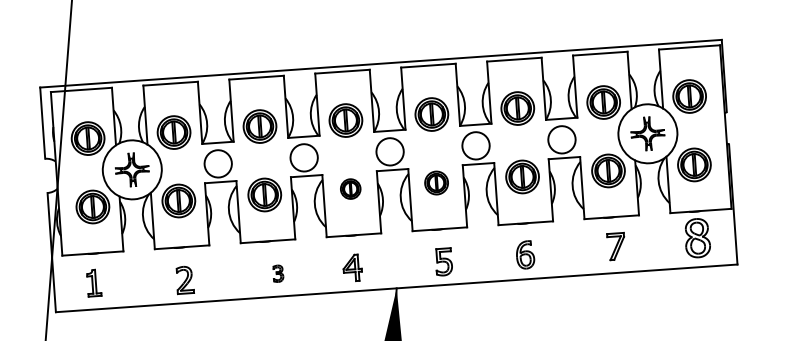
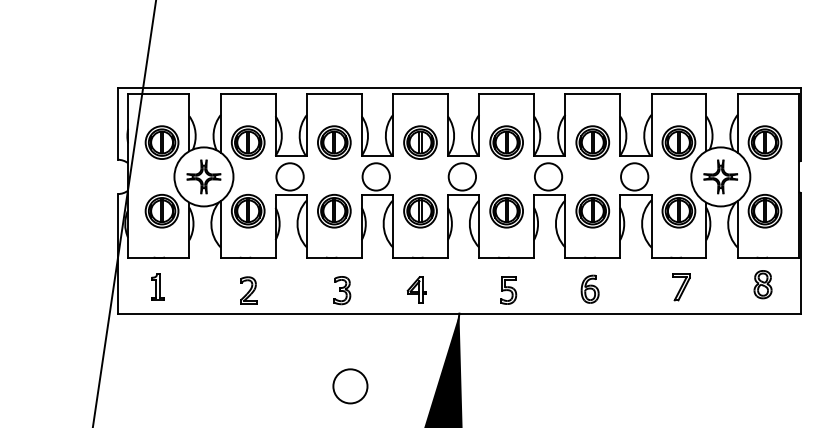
part: (436, 183) -> (506, 211), size x1.43
part: (350, 189) -> (420, 211), size x1.67
part: (696, 238) -> (762, 284), size x0.71
part: (278, 273) -> (342, 290), size x1.67

